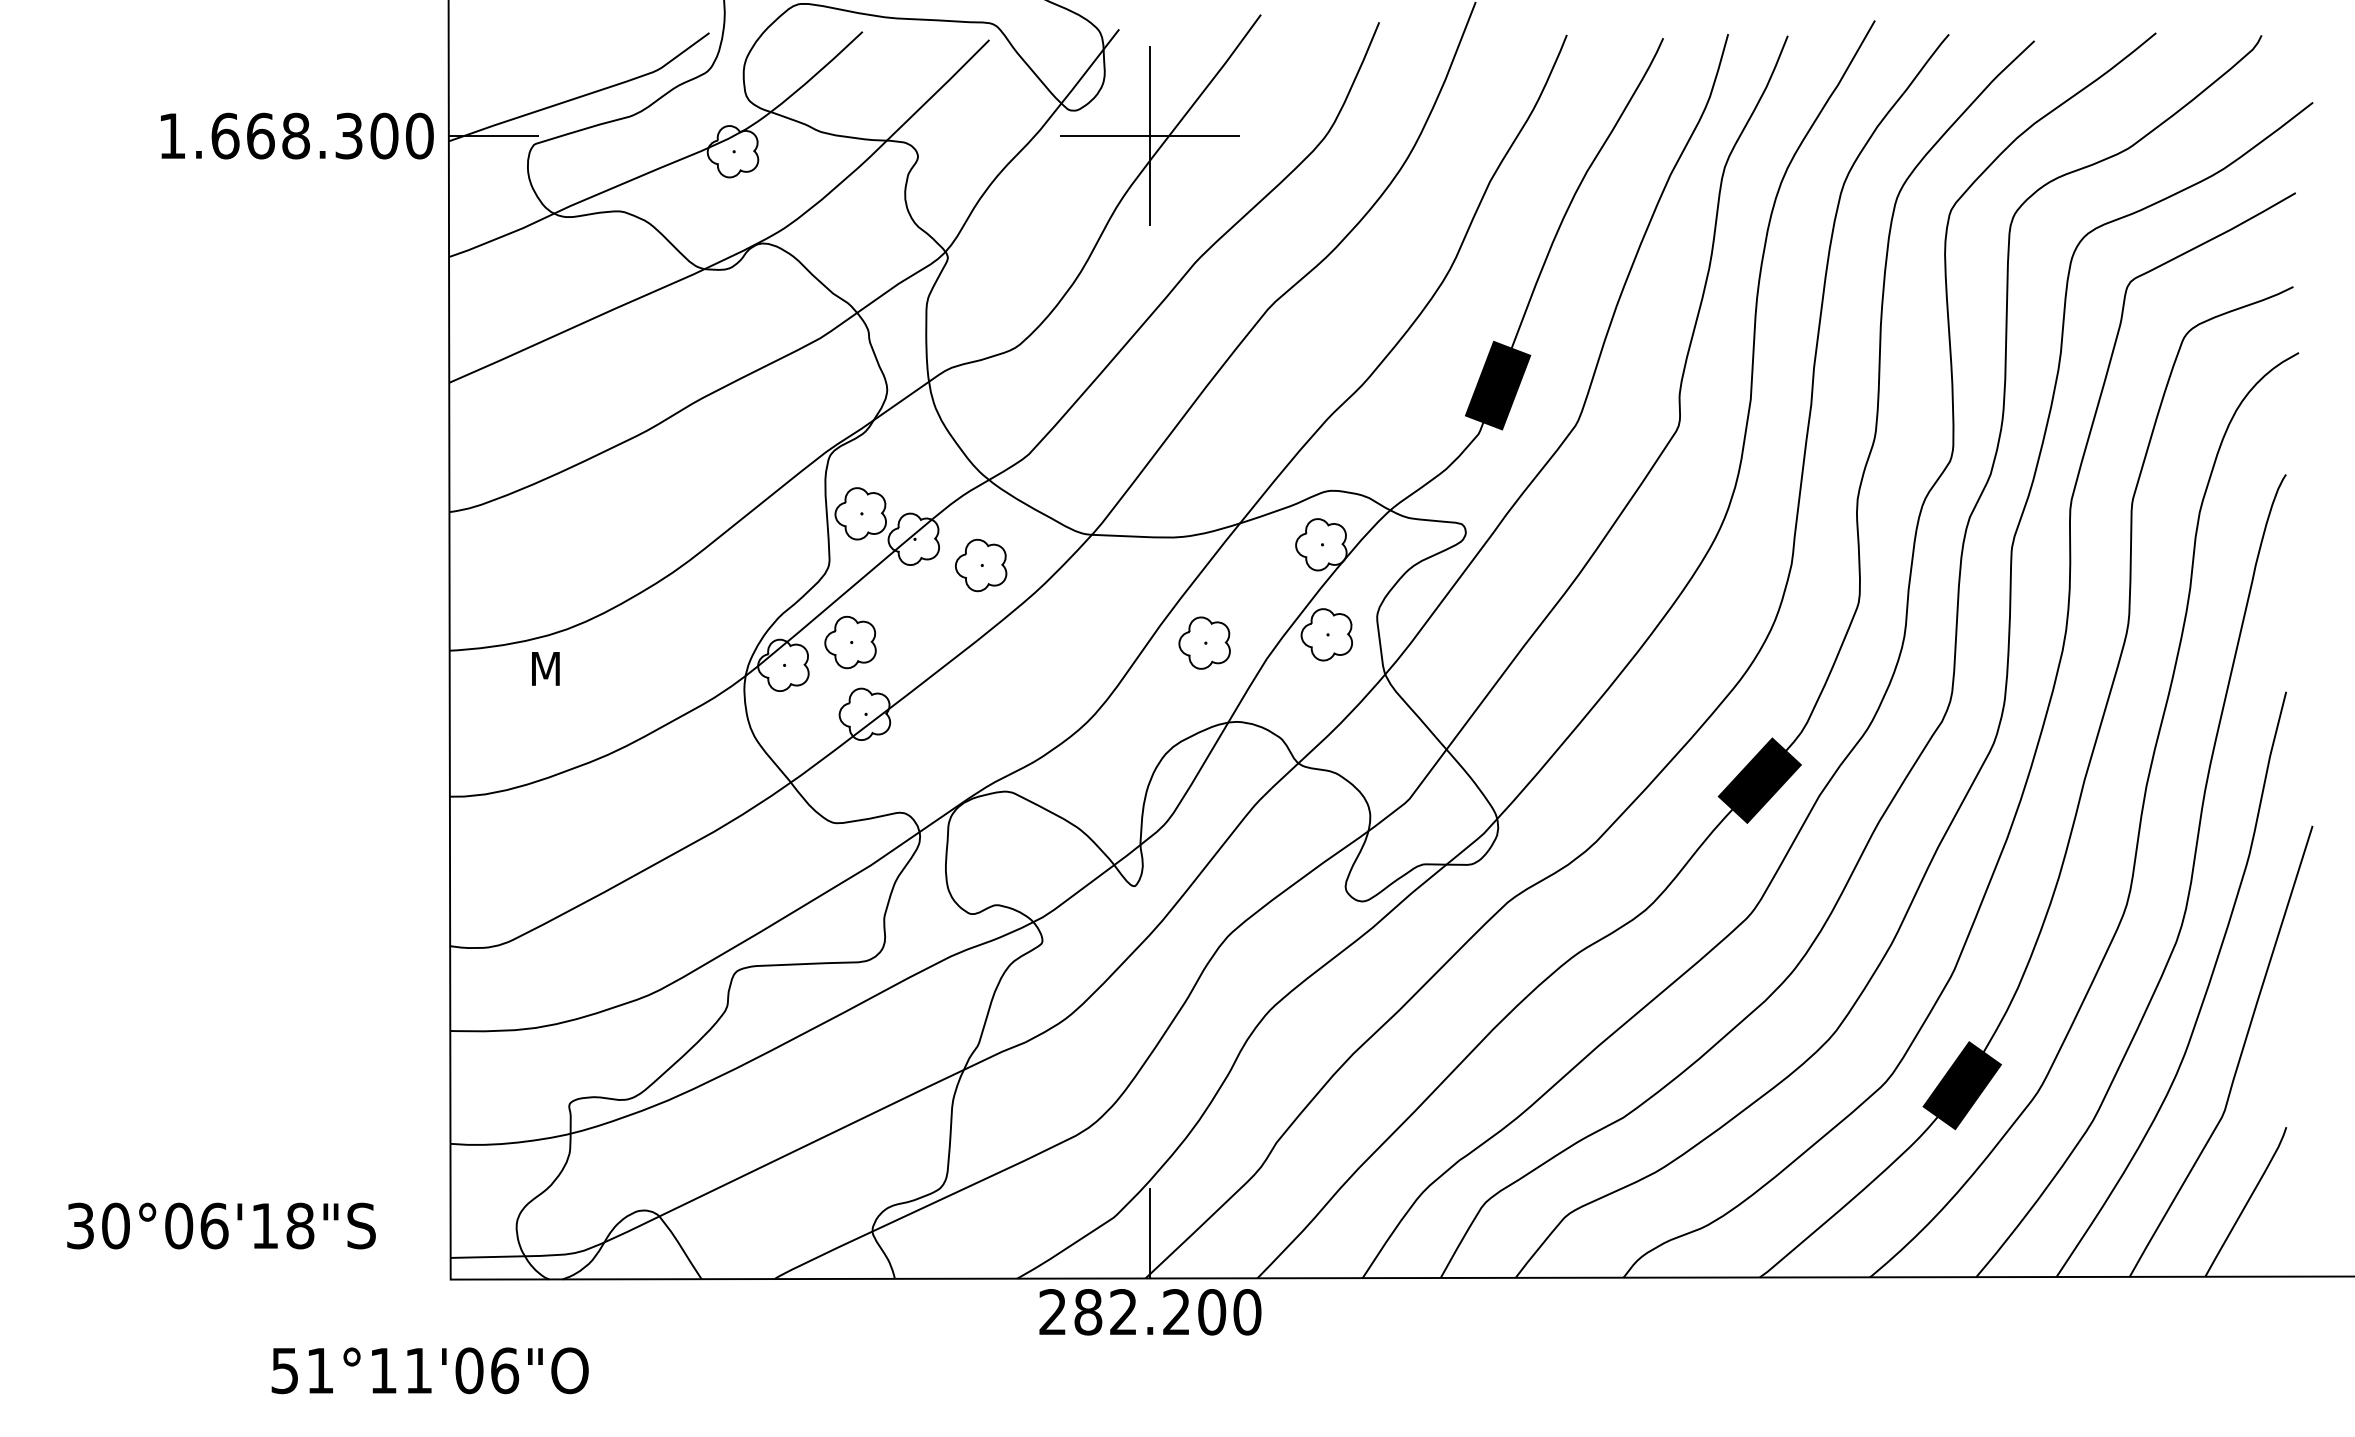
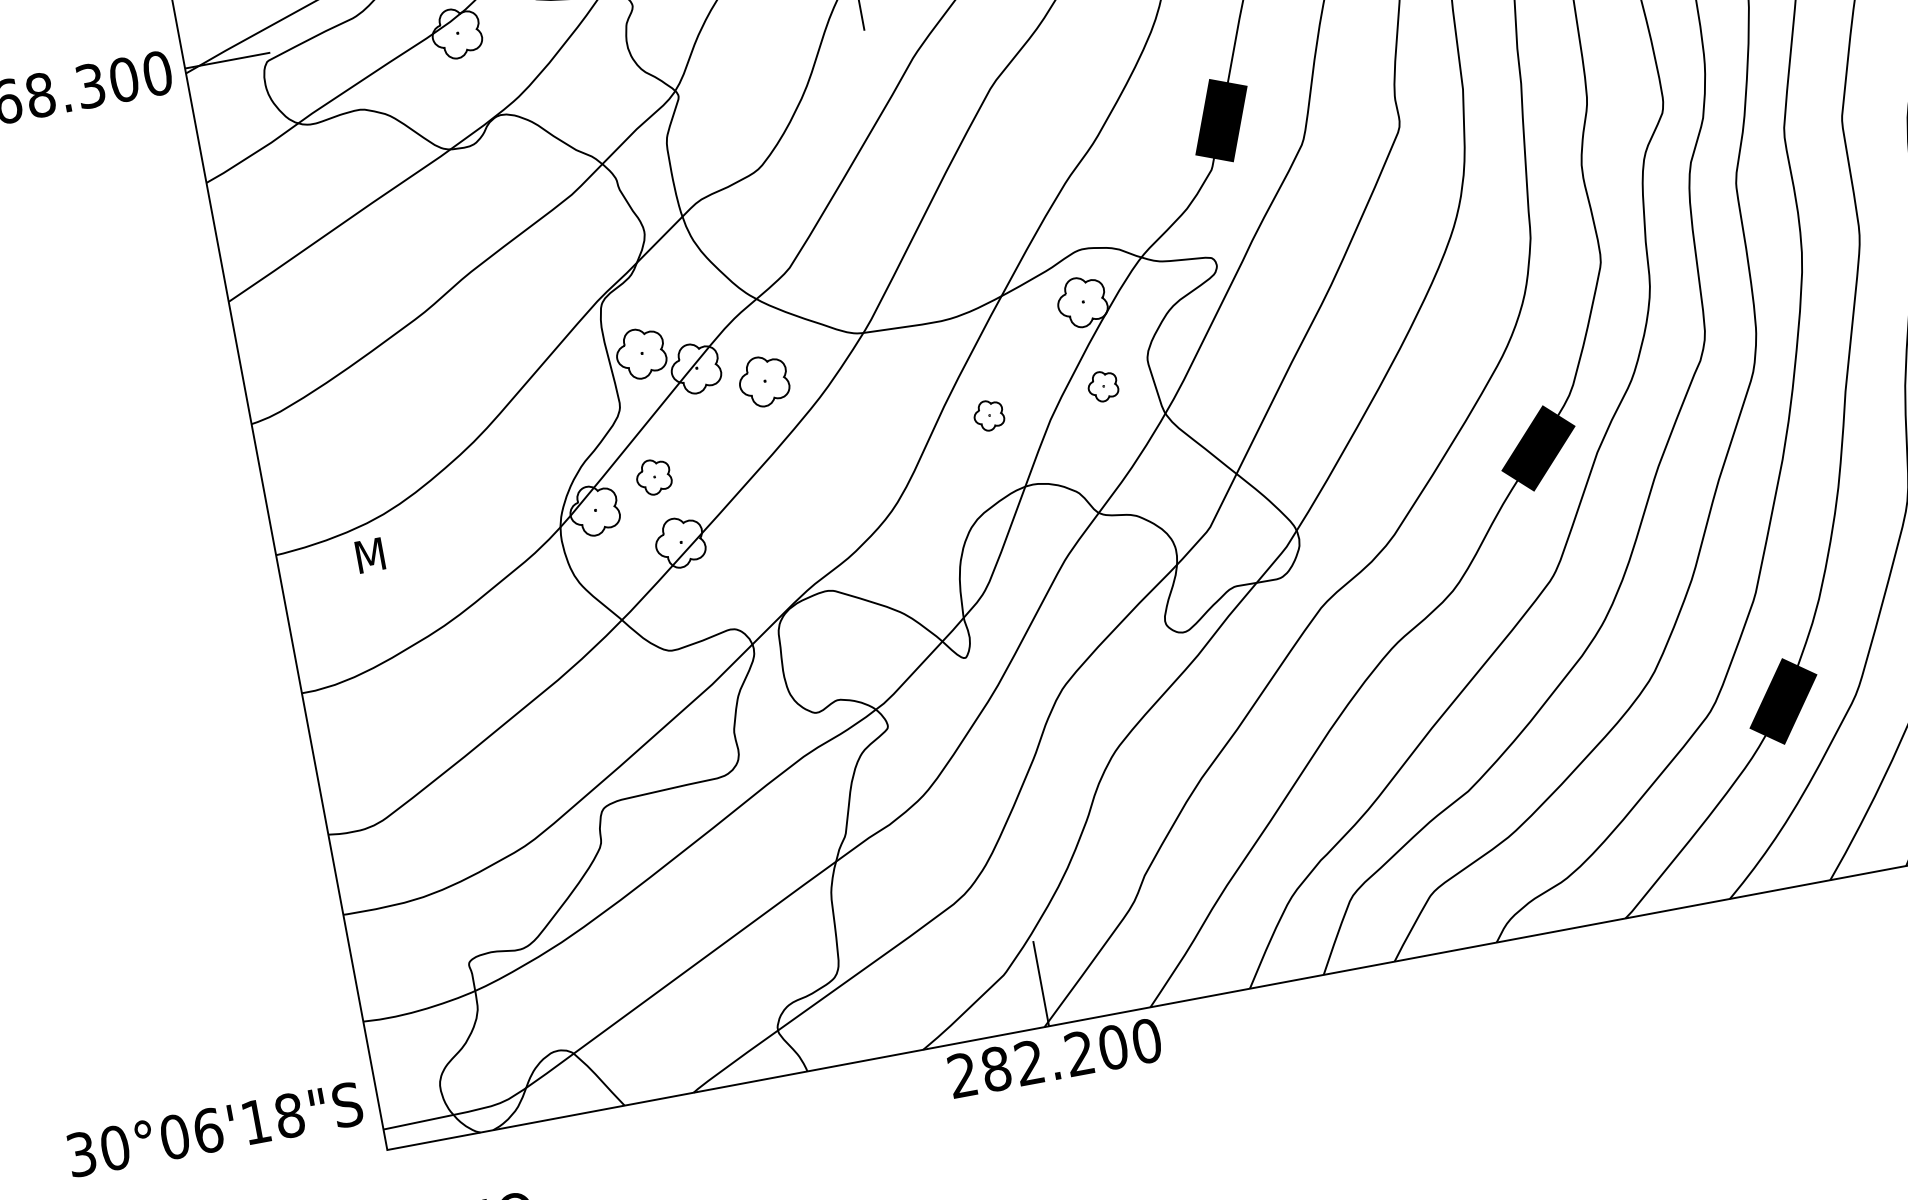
part: (1326, 634) -> (1102, 386), size x0.6
part: (850, 642) -> (653, 477), size x0.7
part: (1204, 642) -> (988, 415), size x0.6
text: (221, 1225) -> (214, 1129), moved

